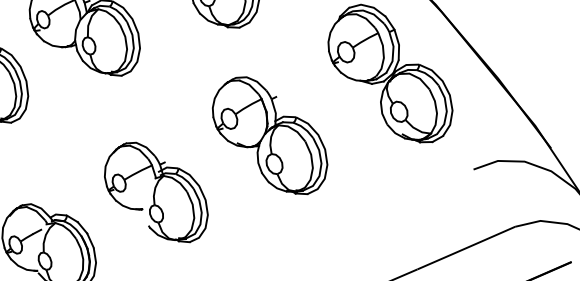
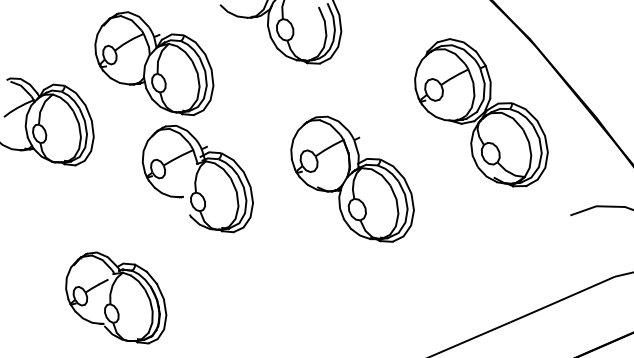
part: (155, 192) -> (197, 178), moved

